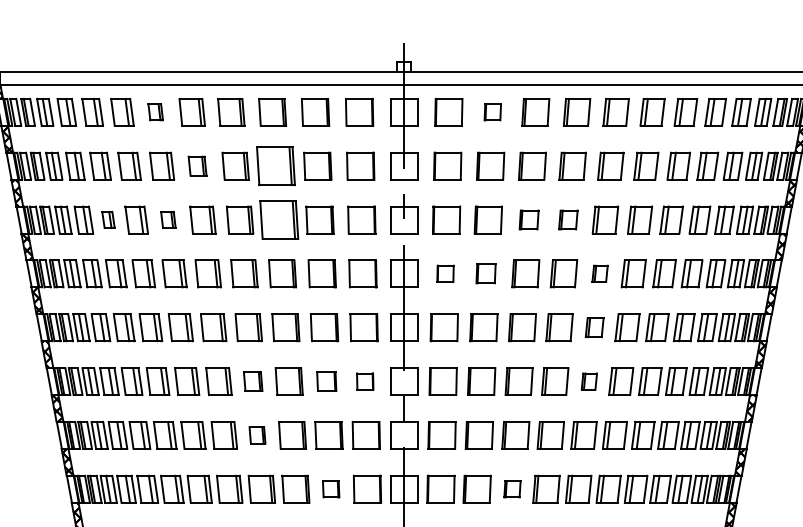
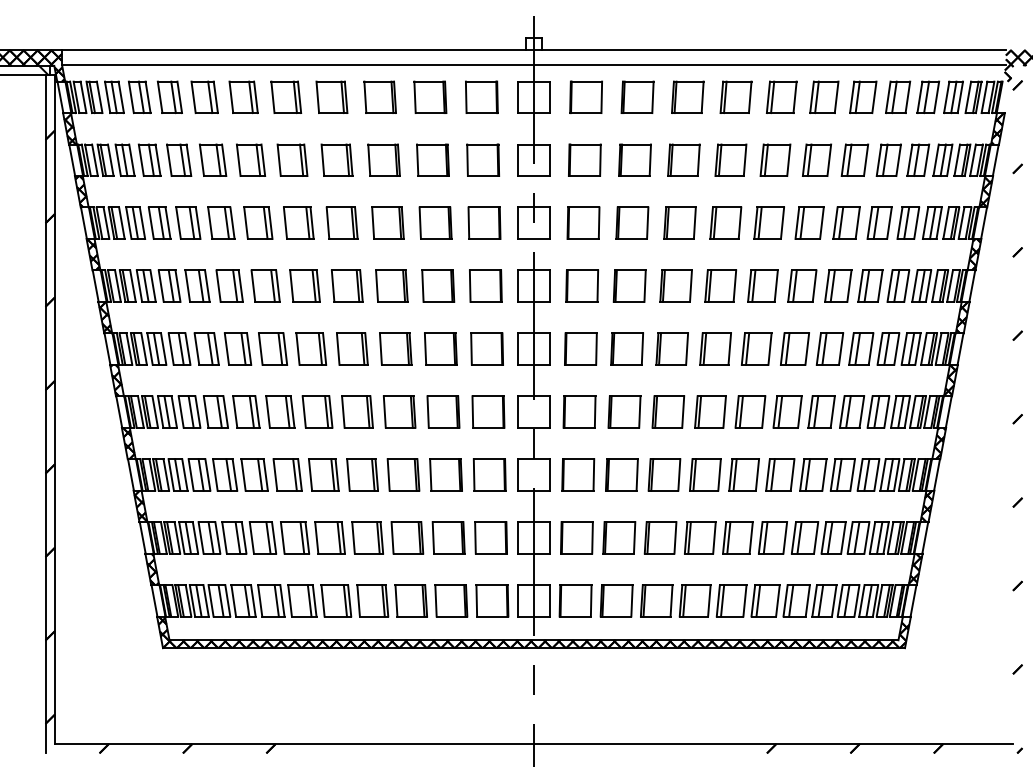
part: (155, 111) -> (243, 96), size x1.67
part: (492, 111) -> (637, 96), size x1.67
part: (197, 165) -> (292, 159), size x1.43
part: (275, 165) -> (383, 159), size x0.71
part: (108, 219) -> (188, 222), size x1.67
part: (168, 219) -> (258, 222), size x1.67
part: (278, 219) -> (387, 222), size x0.71
part: (528, 219) -> (679, 222), size x1.43
part: (568, 219) -> (725, 222), size x1.43
part: (445, 273) -> (582, 285), size x1.67
part: (485, 273) -> (629, 285), size x1.43
part: (599, 273) -> (762, 285), size x1.67
part: (594, 327) -> (756, 348), size x1.43
part: (253, 381) -> (357, 411), size x1.43
part: (326, 381) -> (443, 411), size x1.43
part: (365, 381) -> (488, 411), size x1.67
part: (589, 381) -> (750, 411), size x1.67
part: (257, 435) -> (362, 474), size x1.67
part: (331, 488) -> (448, 537), size x1.67
part: (512, 488) -> (660, 537), size x1.67

